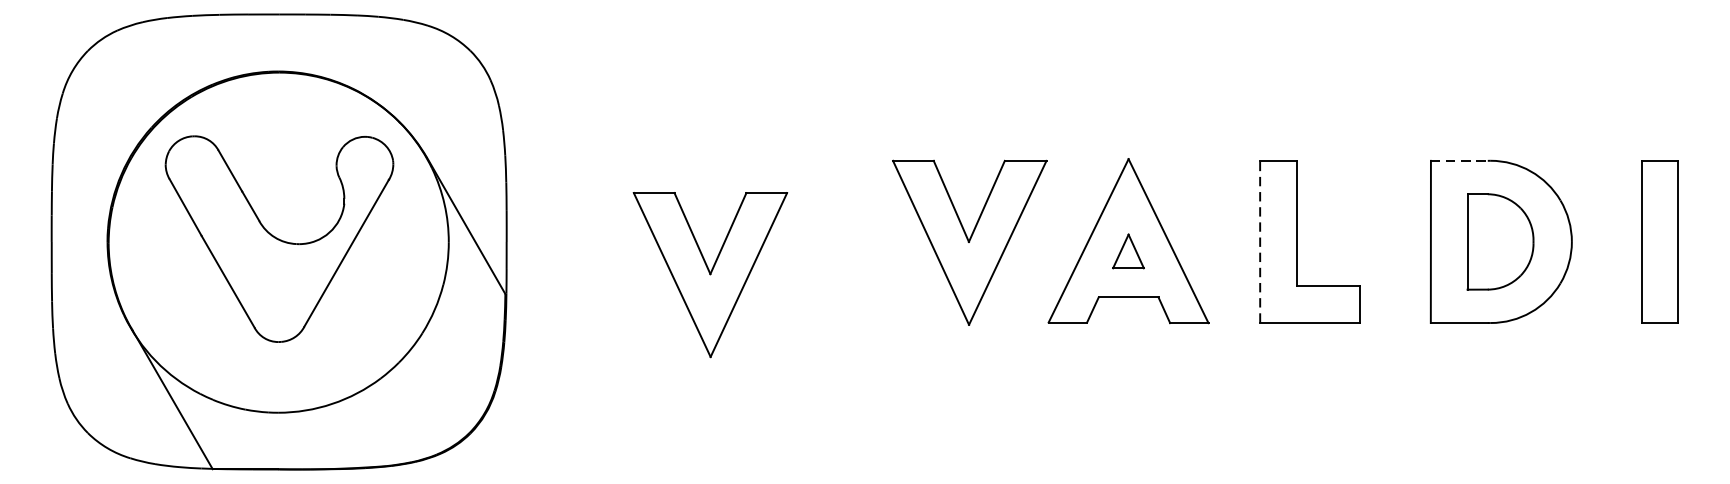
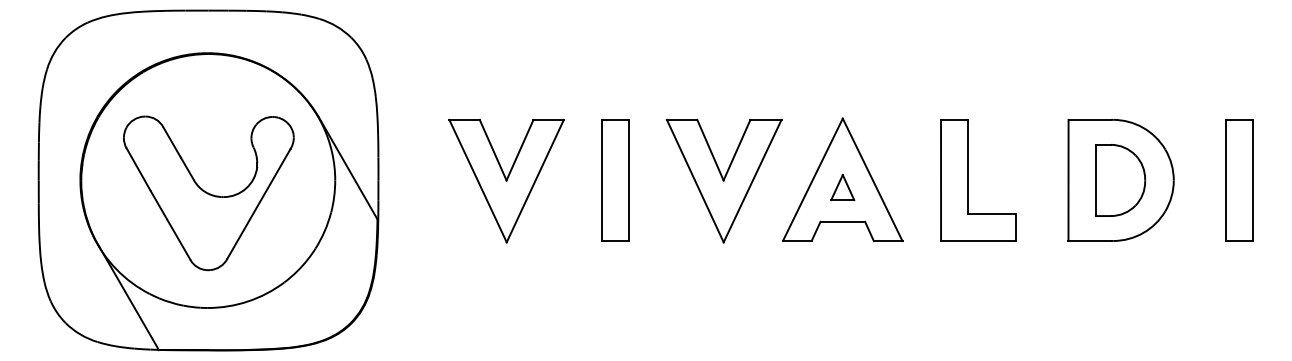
line: (1460, 160) -> (1090, 119), dashed -> solid
part: (279, 239) -> (208, 193), moved
line: (1260, 240) -> (941, 179), dashed -> solid
part: (824, 242) -> (615, 180), added
part: (710, 274) -> (506, 180), moved

